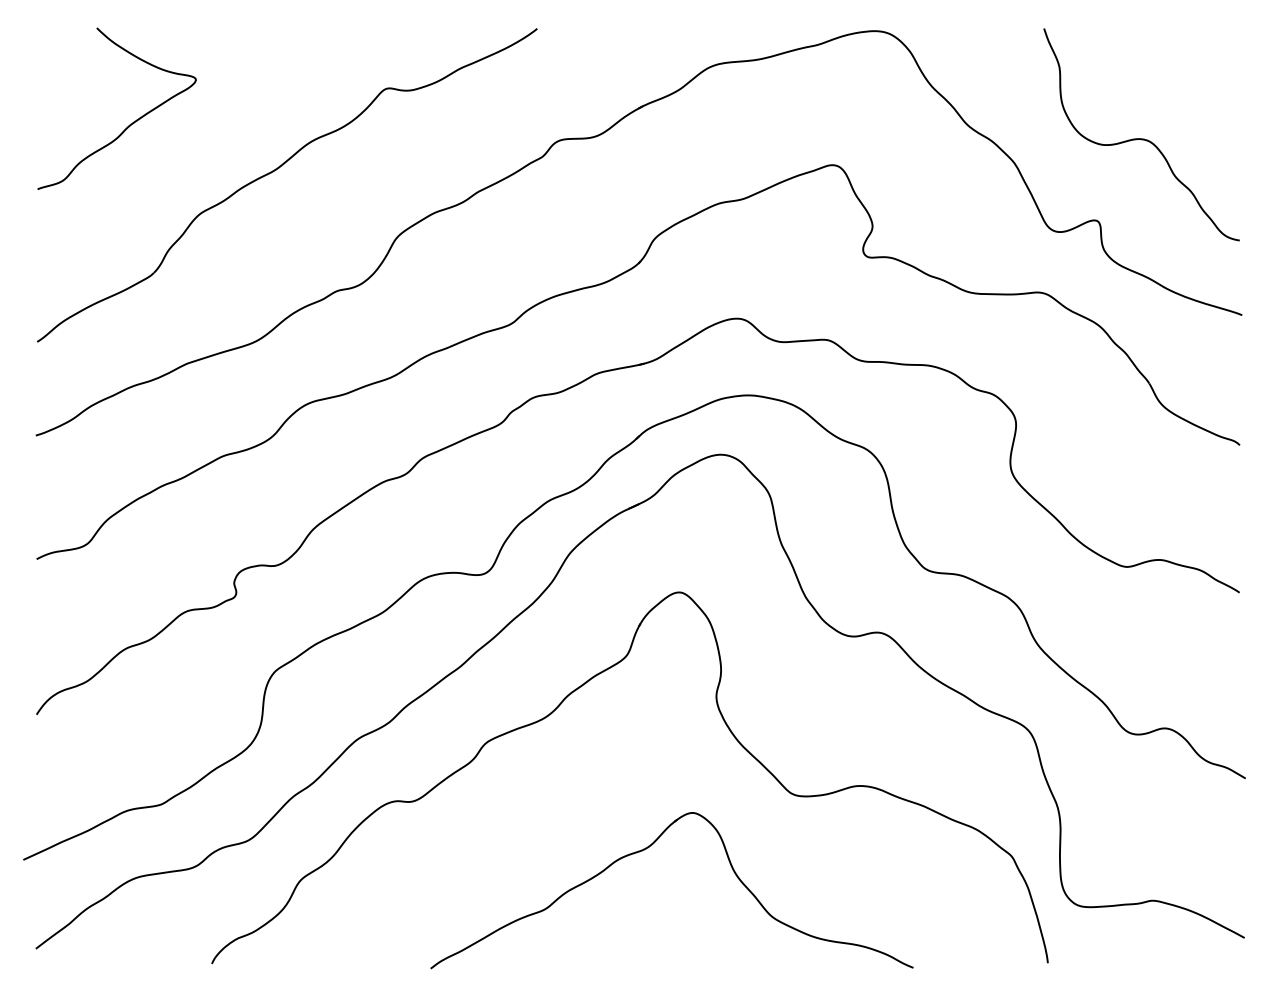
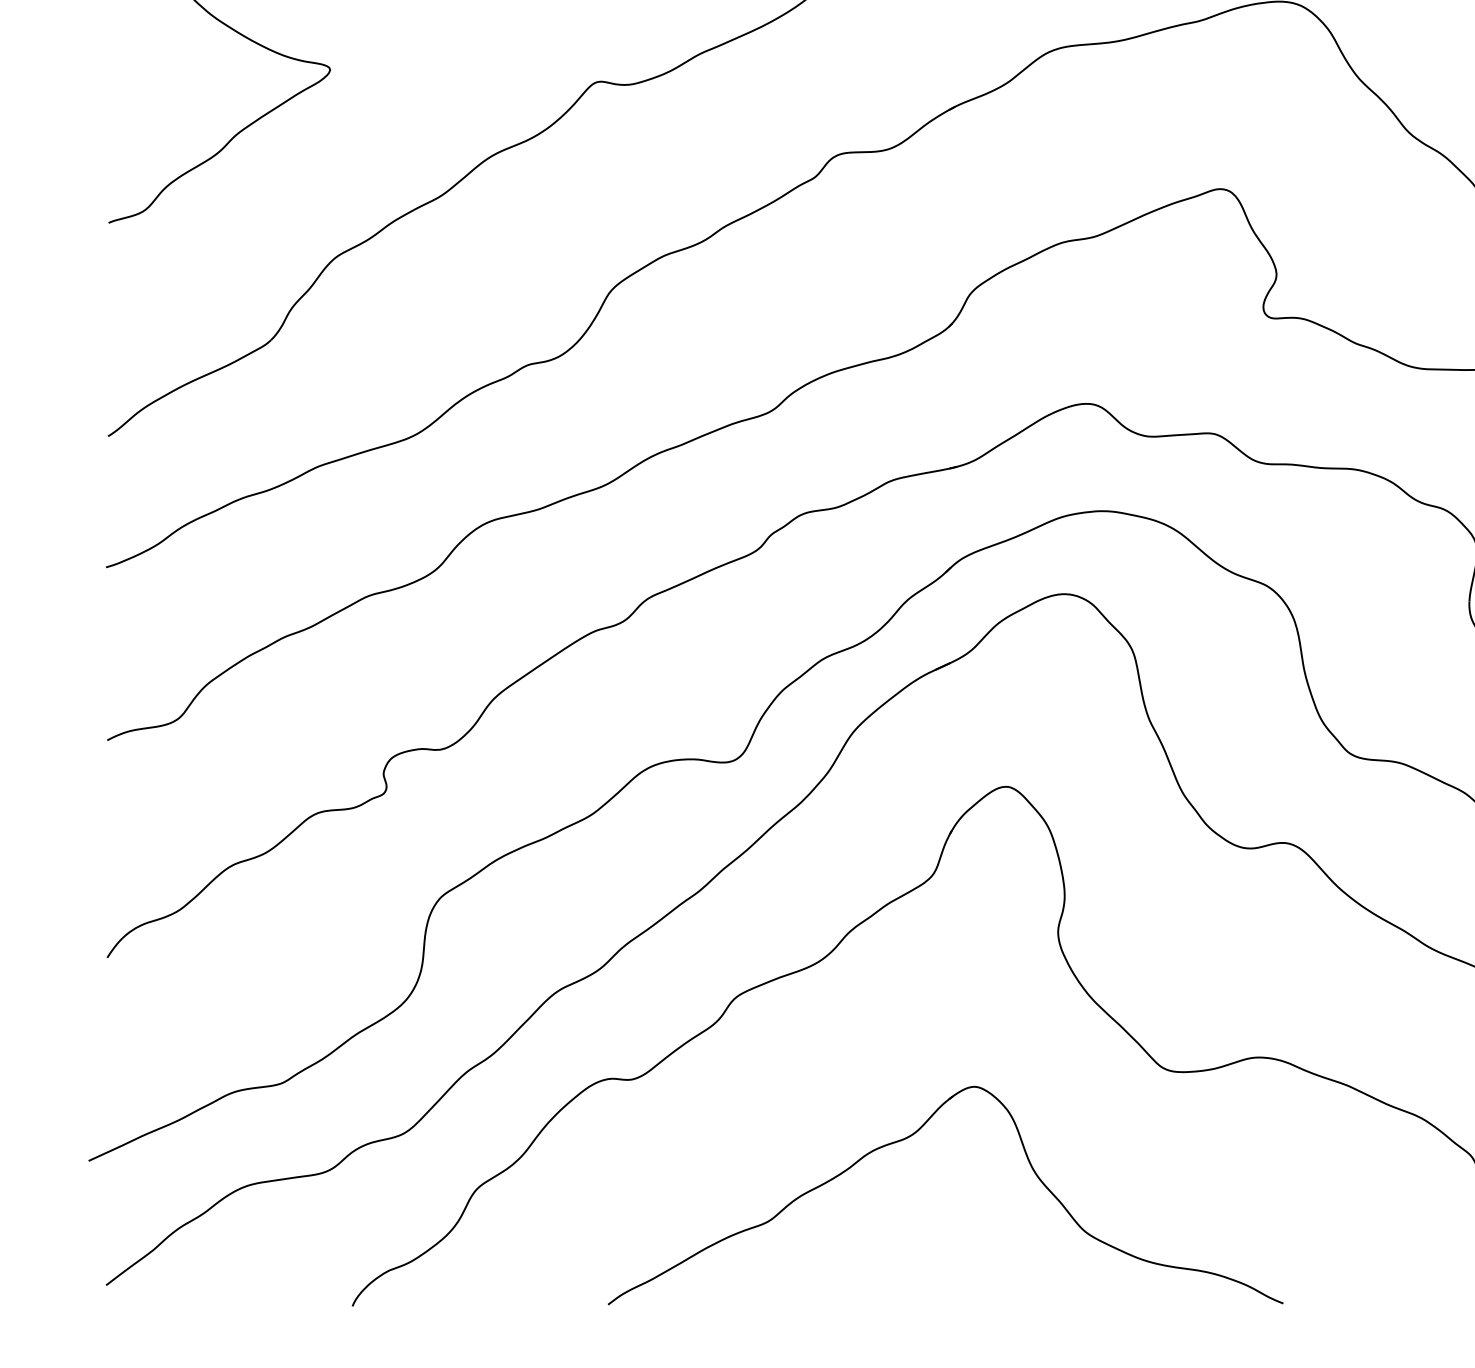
part: (648, 848) -> (912, 1136), moved

